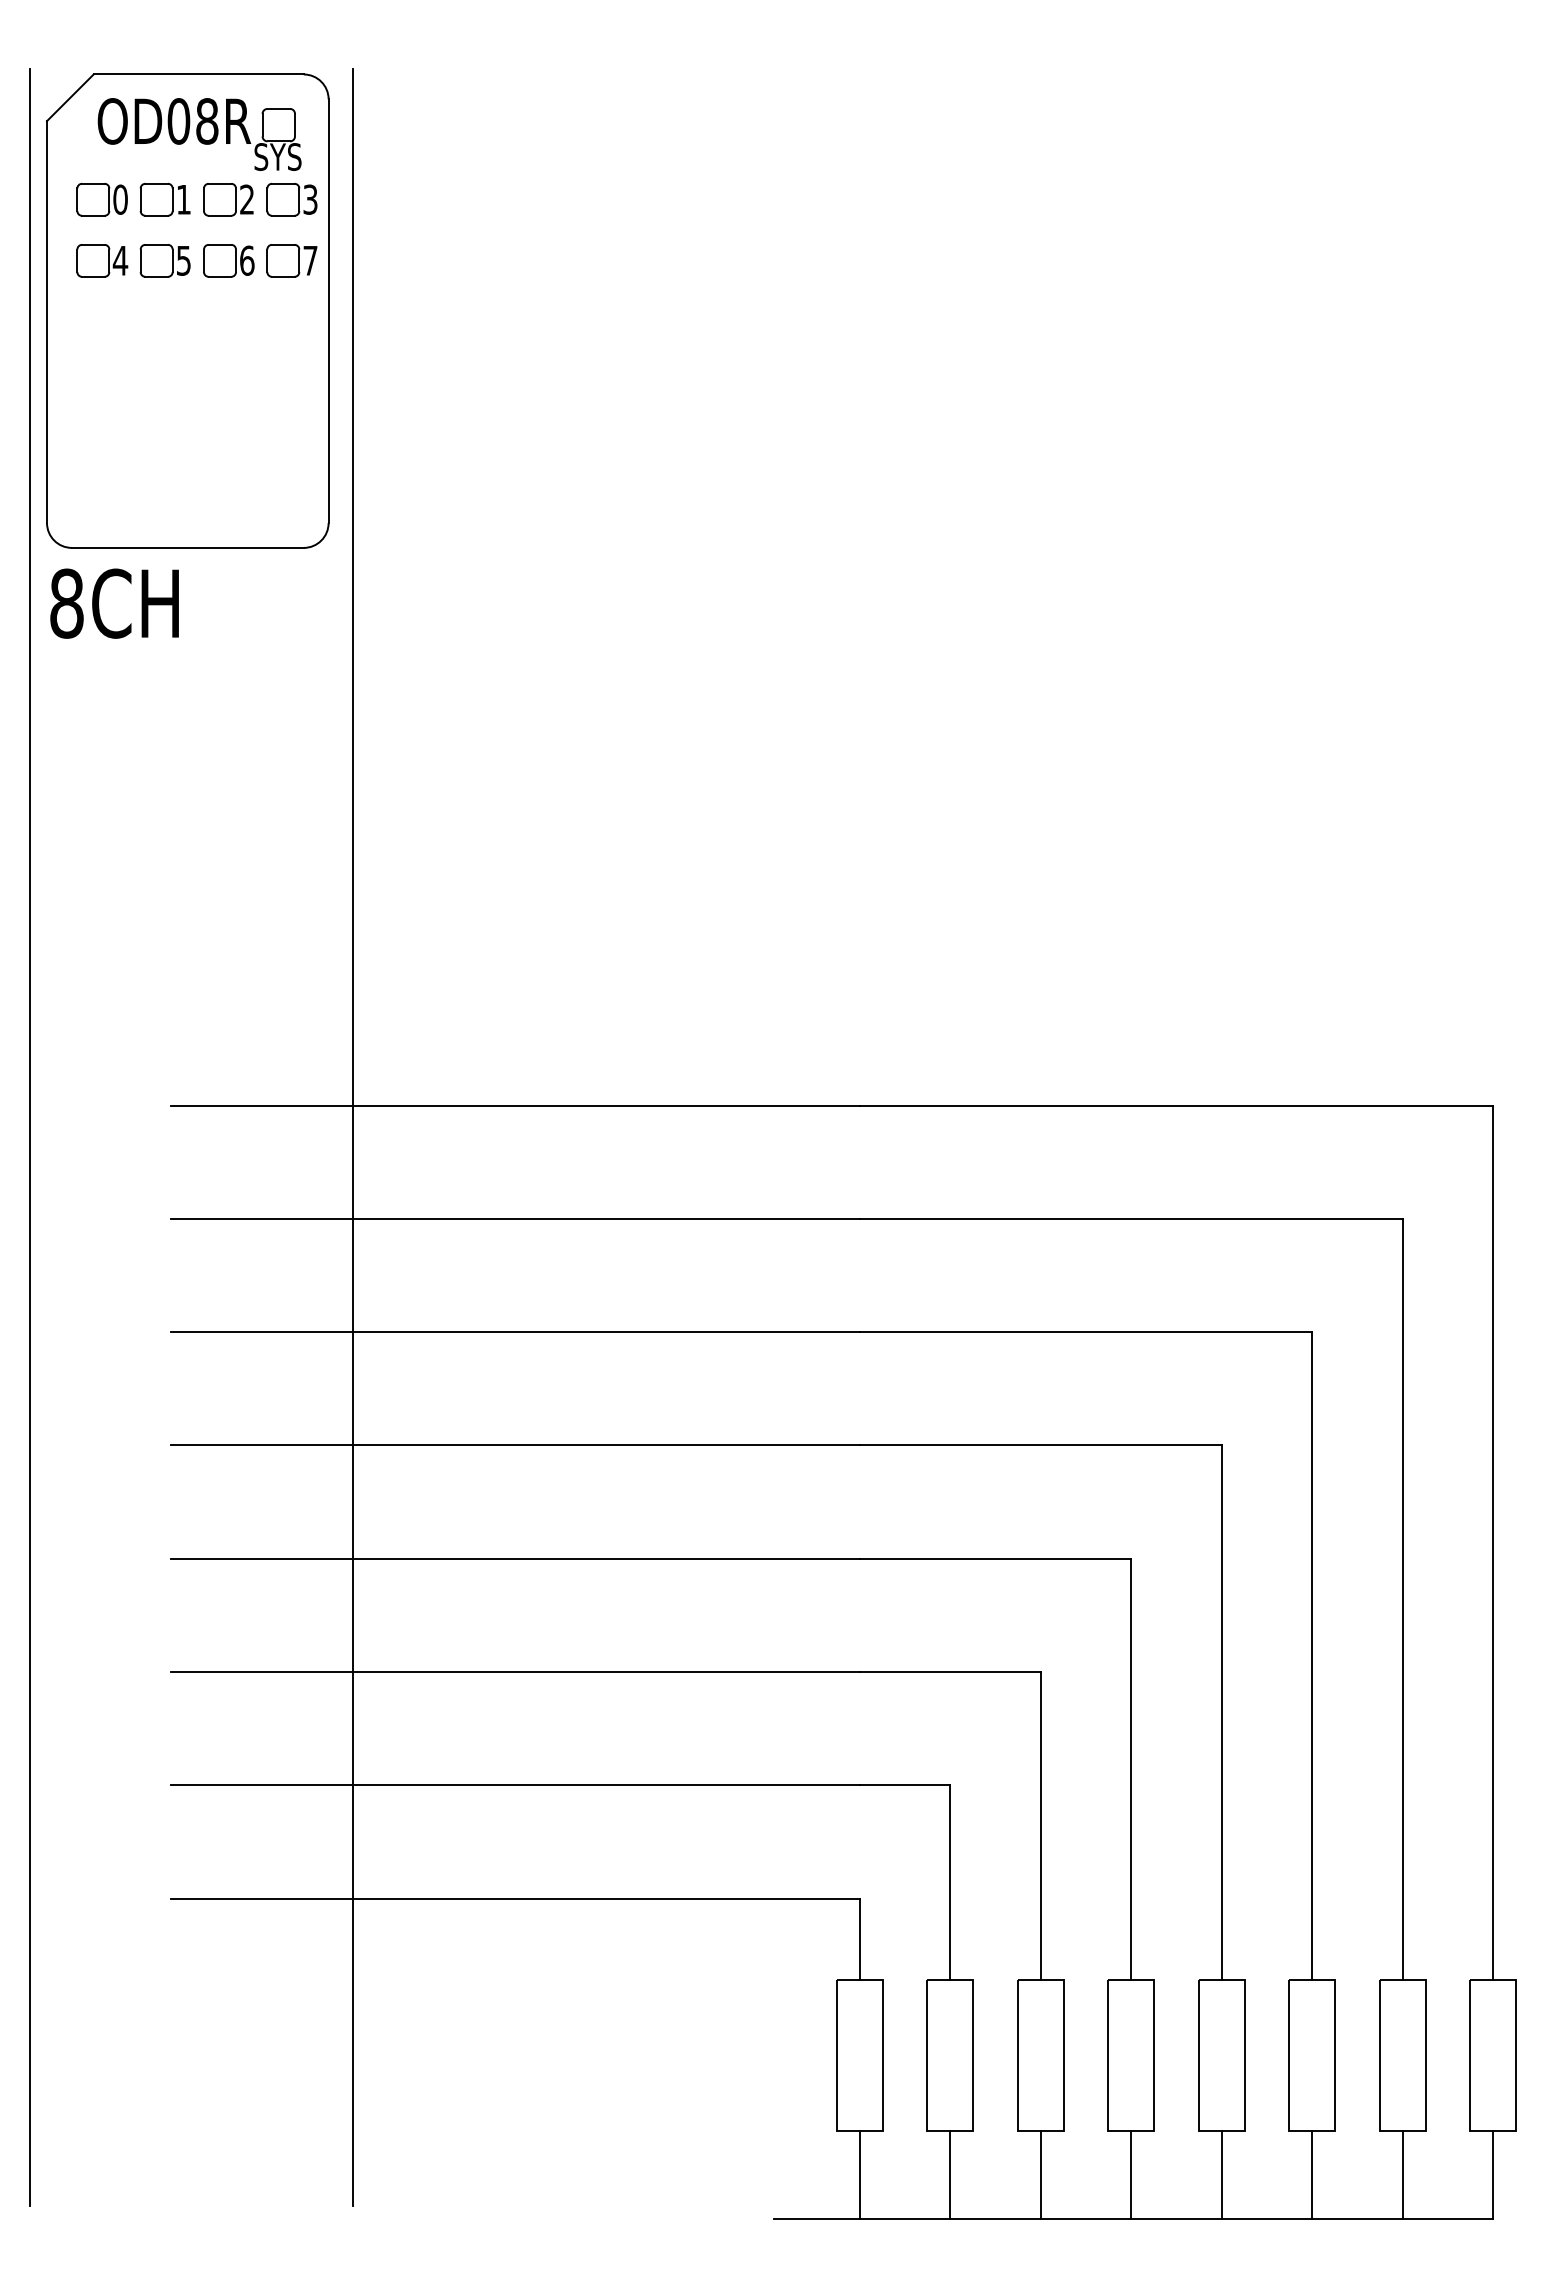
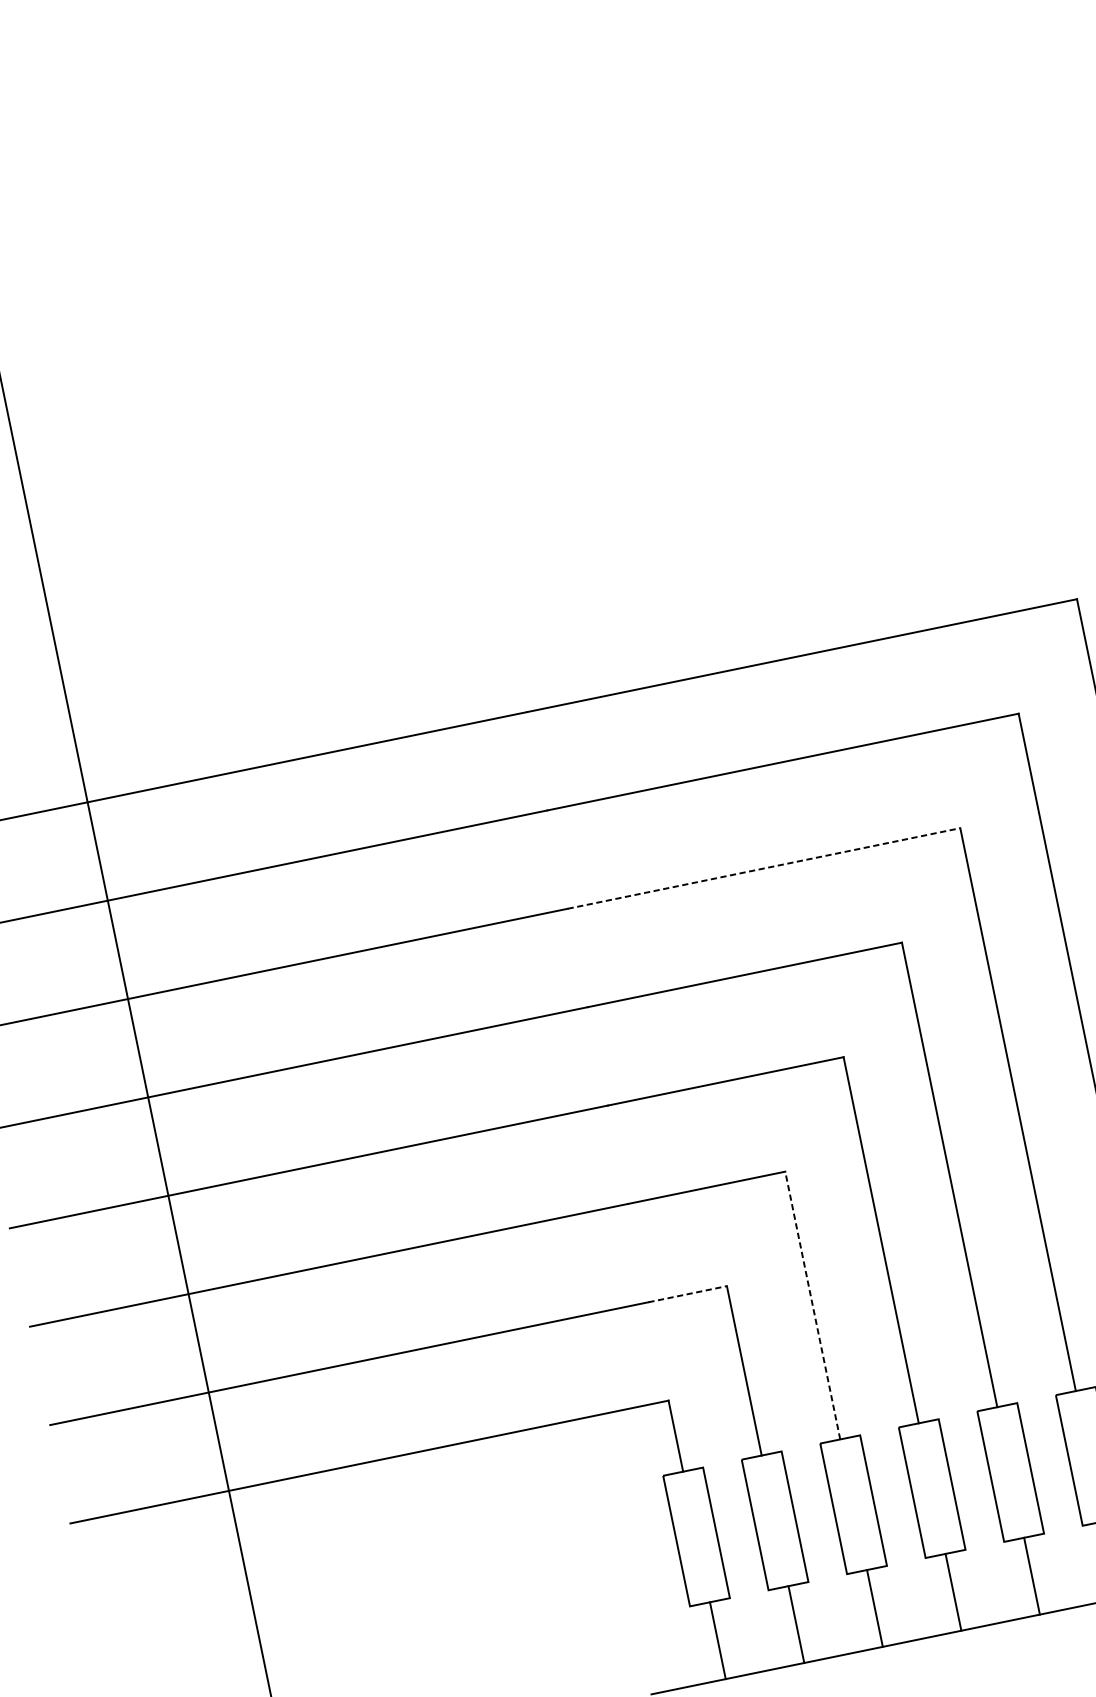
line: (1086, 1332) -> (764, 868), solid -> dashed
line: (905, 1785) -> (688, 1294), solid -> dashed
line: (1040, 1825) -> (812, 1304), solid -> dashed

